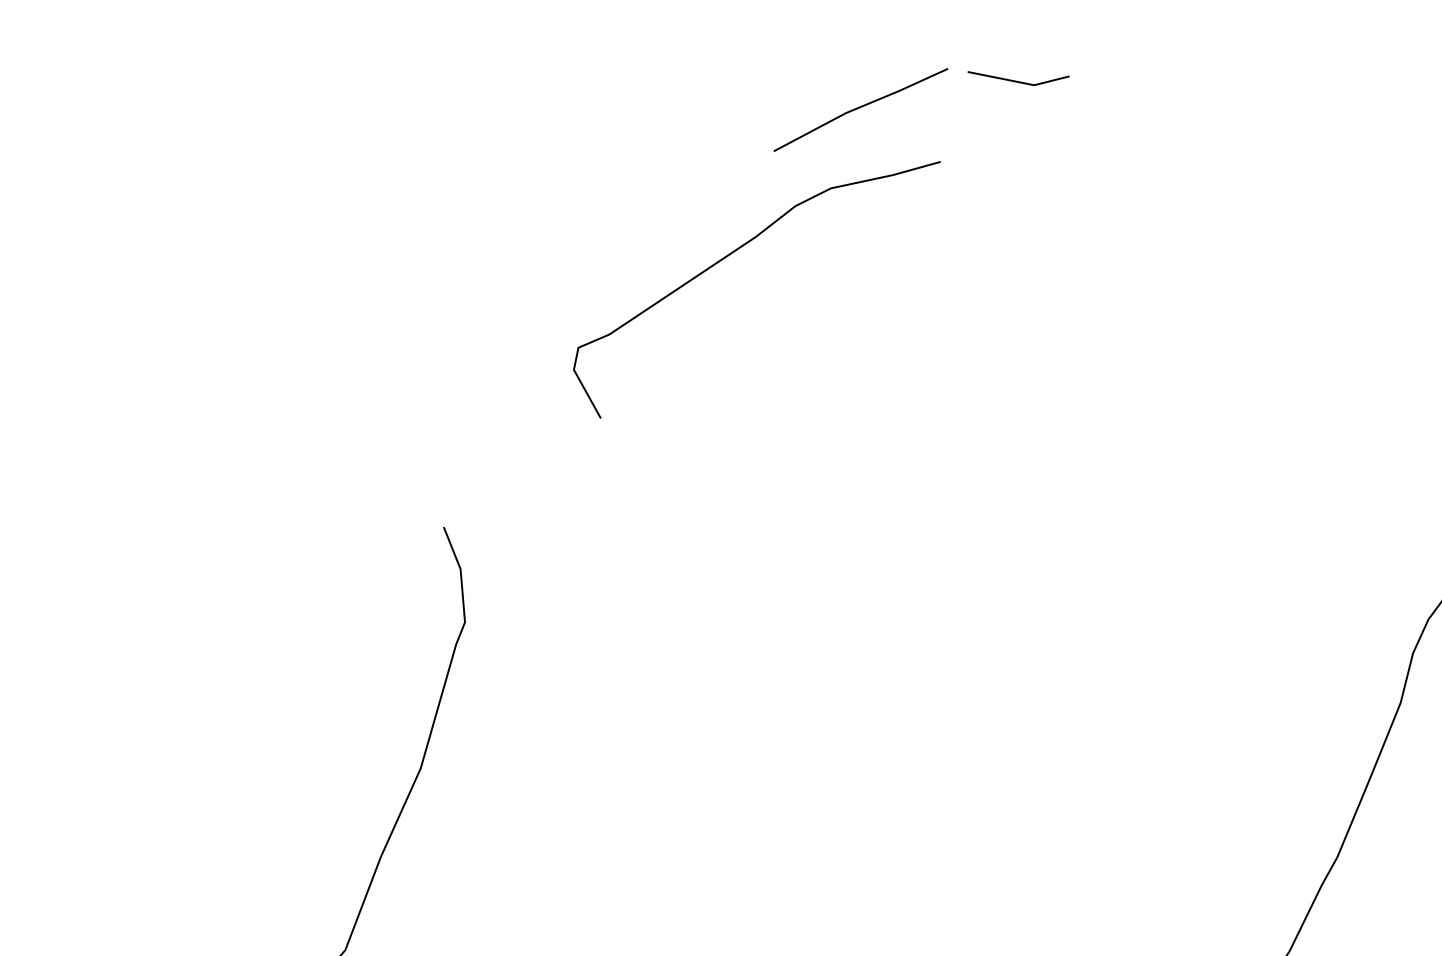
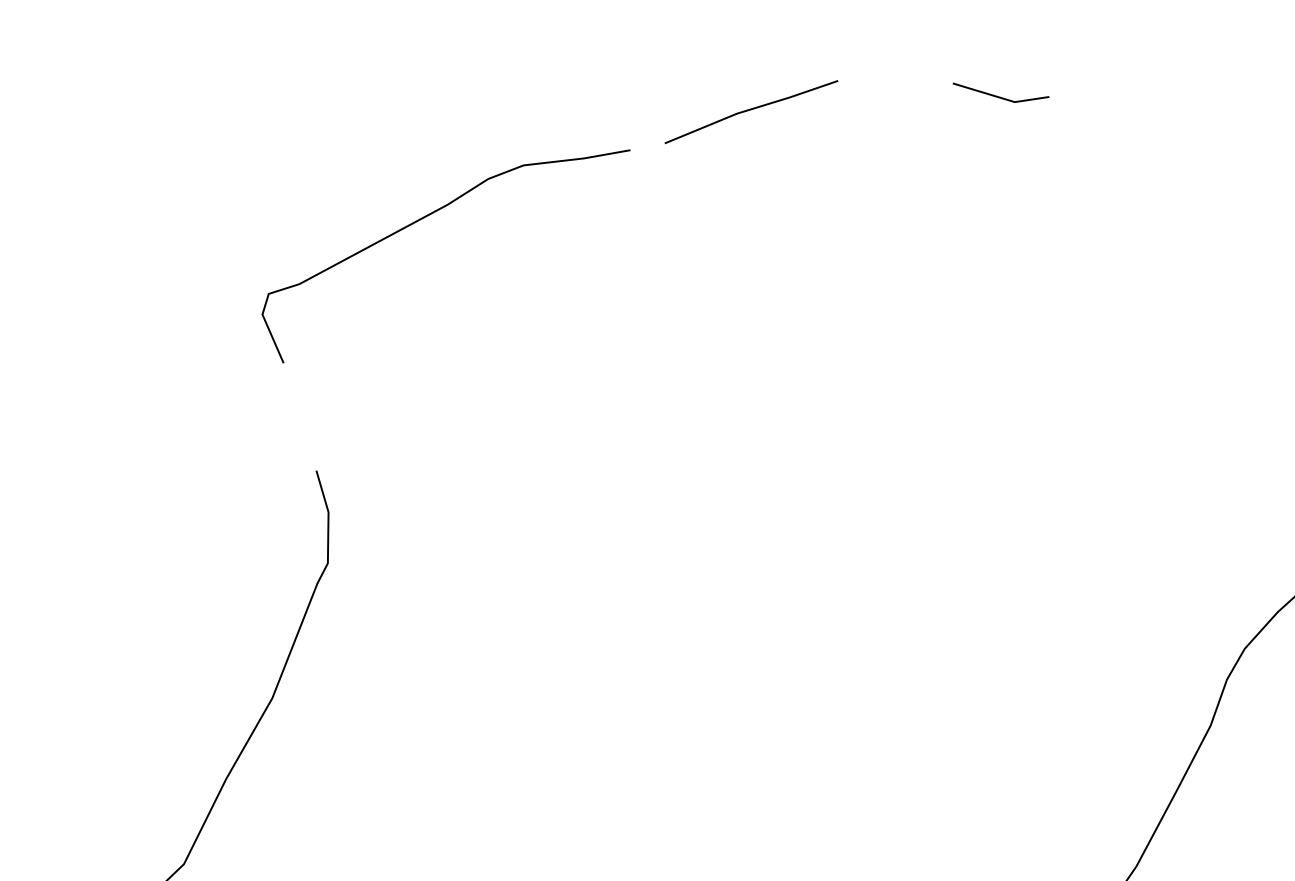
line: (1016, 80) -> (998, 96), moved
curve: (731, 254) -> (422, 219), moved

